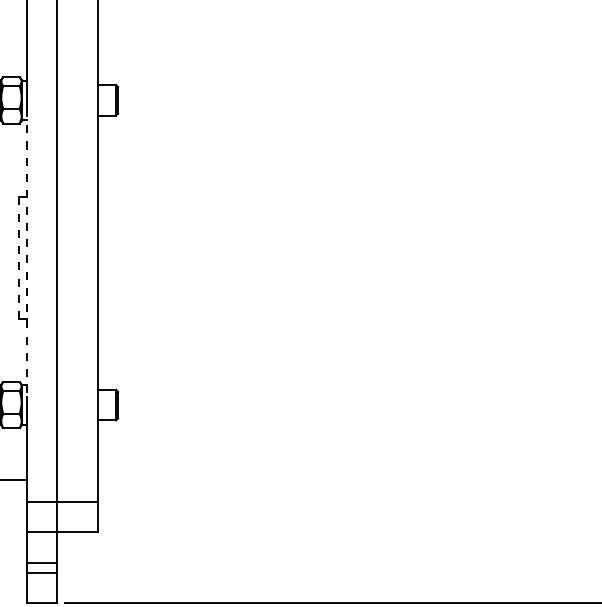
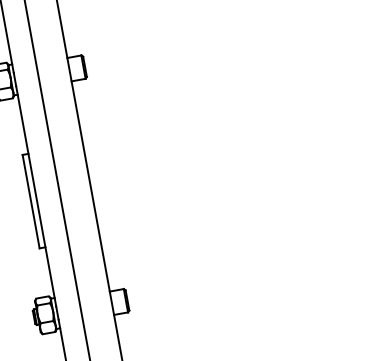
line: (26, 252) -> (36, 196), dashed -> solid
line: (19, 258) -> (31, 201), dashed -> solid

